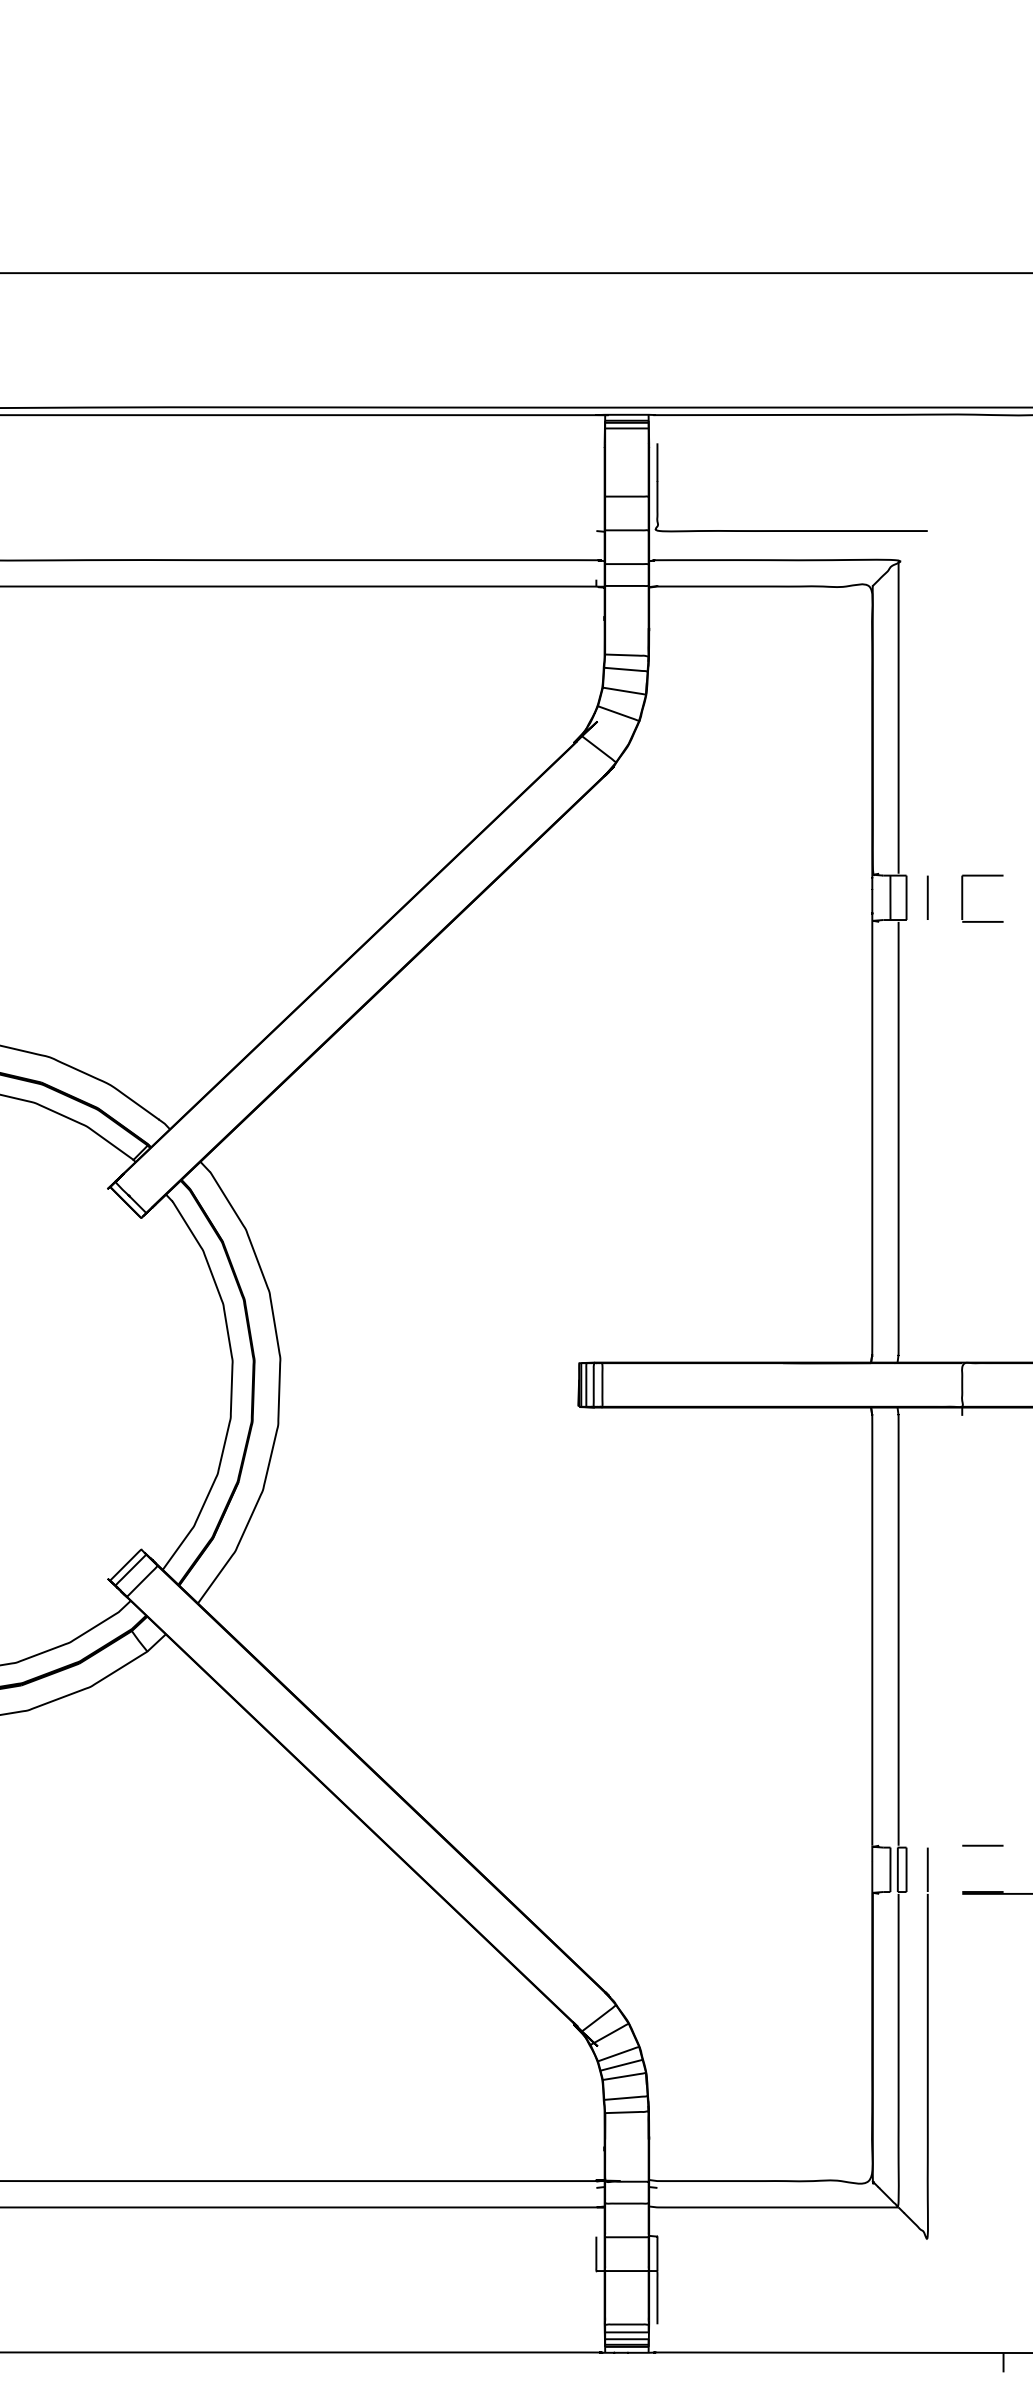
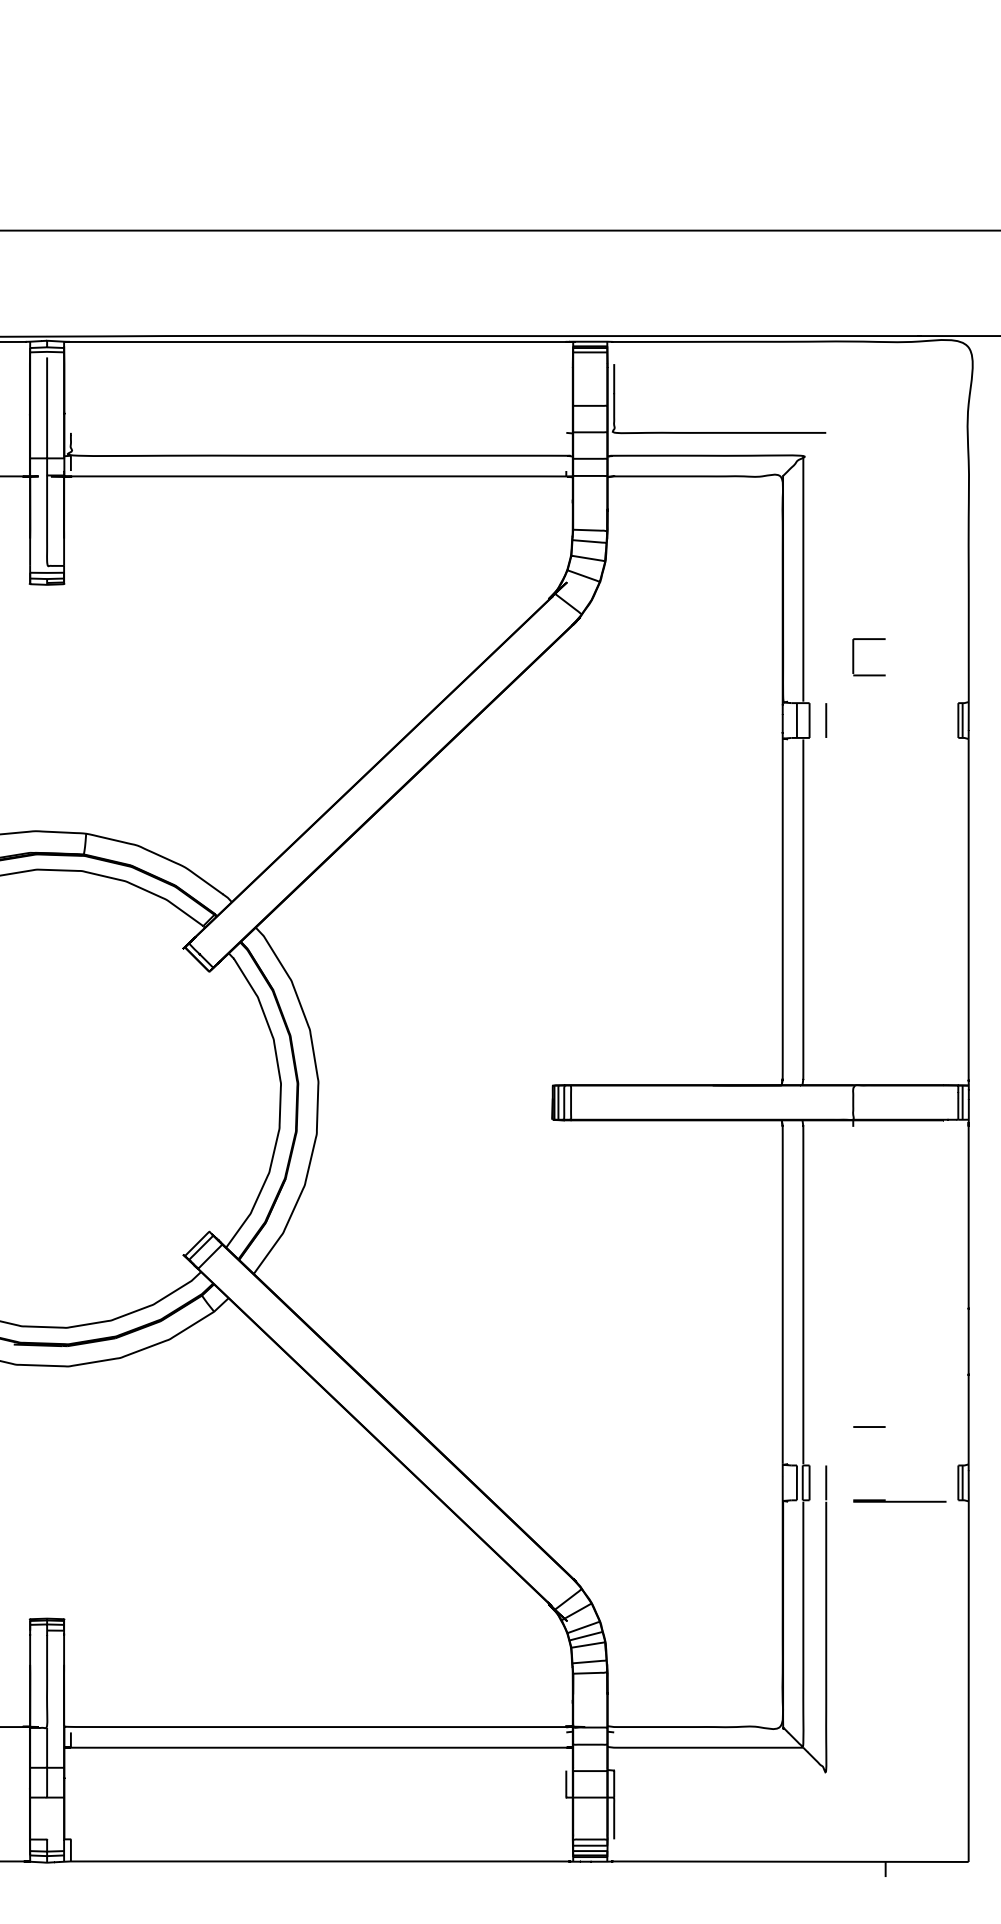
part: (963, 899) -> (854, 657), moved
line: (982, 1845) -> (869, 1426), moved

